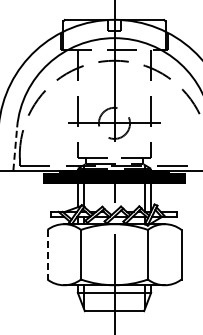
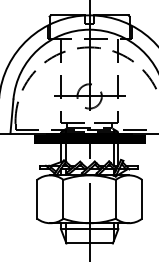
line: (15, 149) -> (12, 116), dashed -> solid
line: (47, 254) -> (37, 199), dashed -> solid

